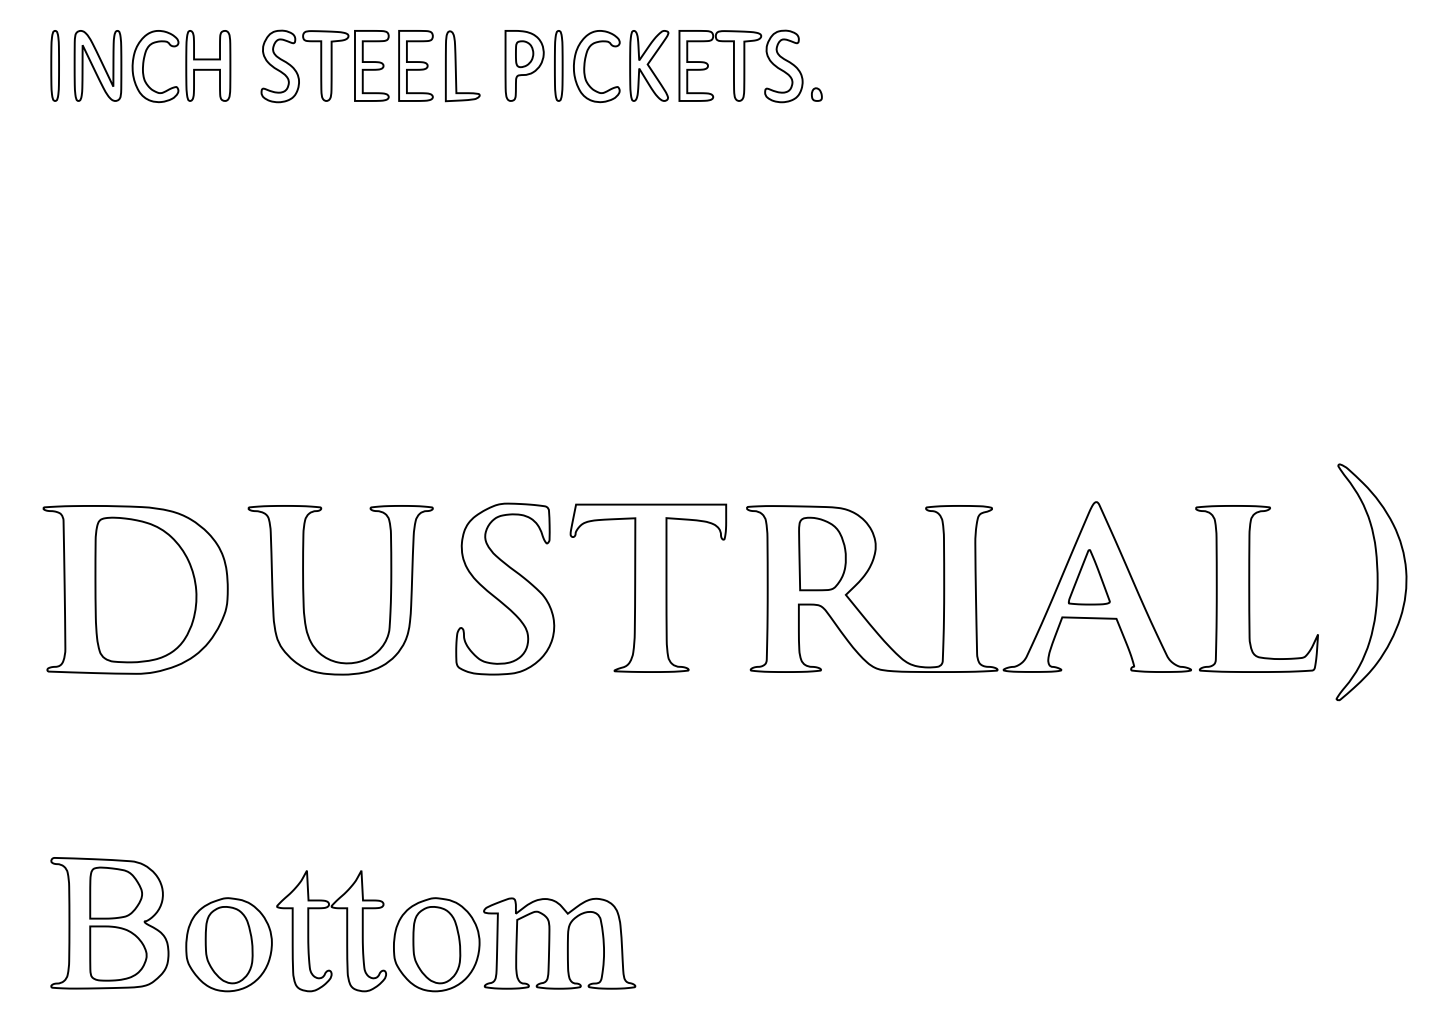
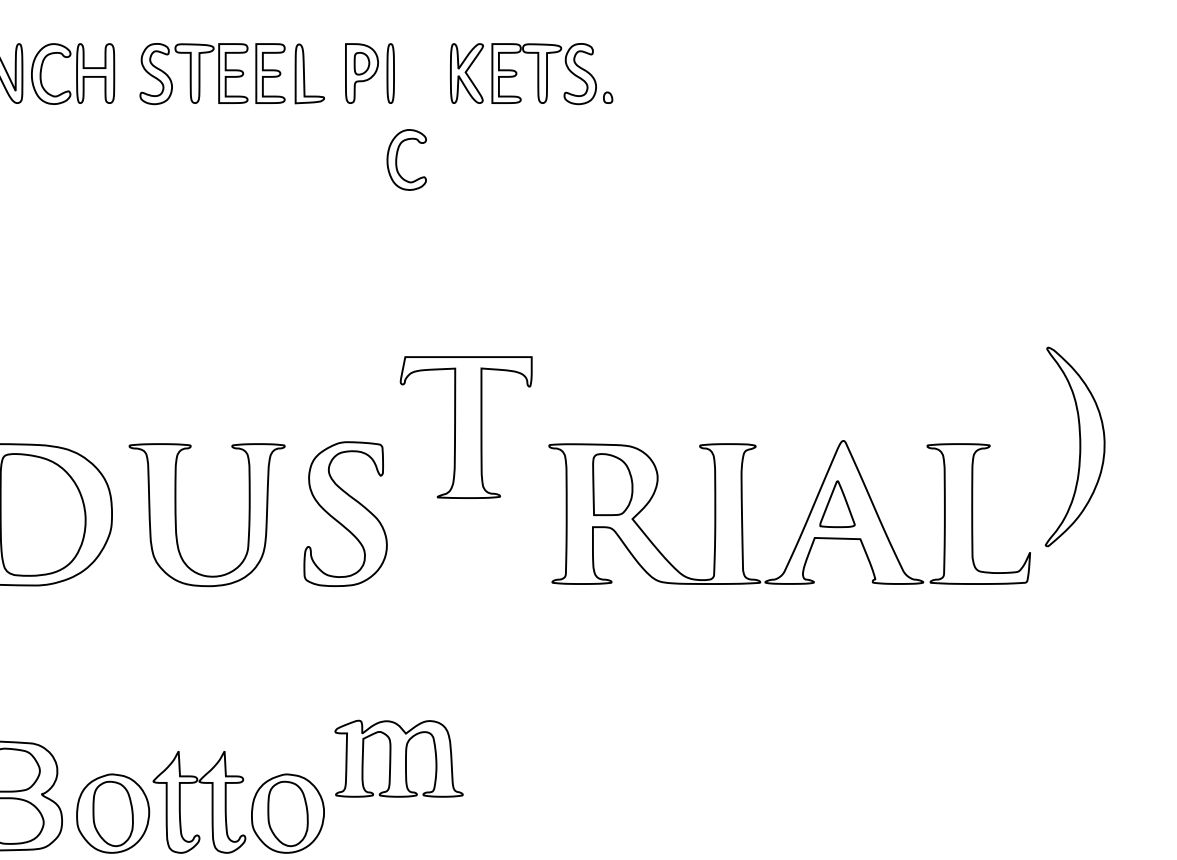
part: (585, 66) -> (397, 159), moved
part: (1371, 582) -> (1075, 447), moved
part: (648, 587) -> (466, 426), moved
part: (559, 943) -> (398, 758), moved

